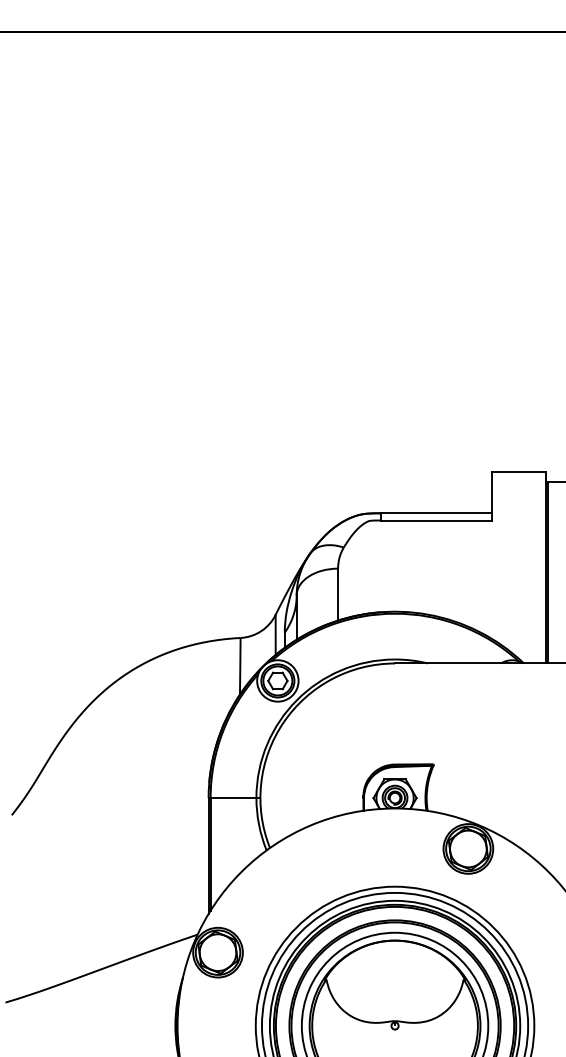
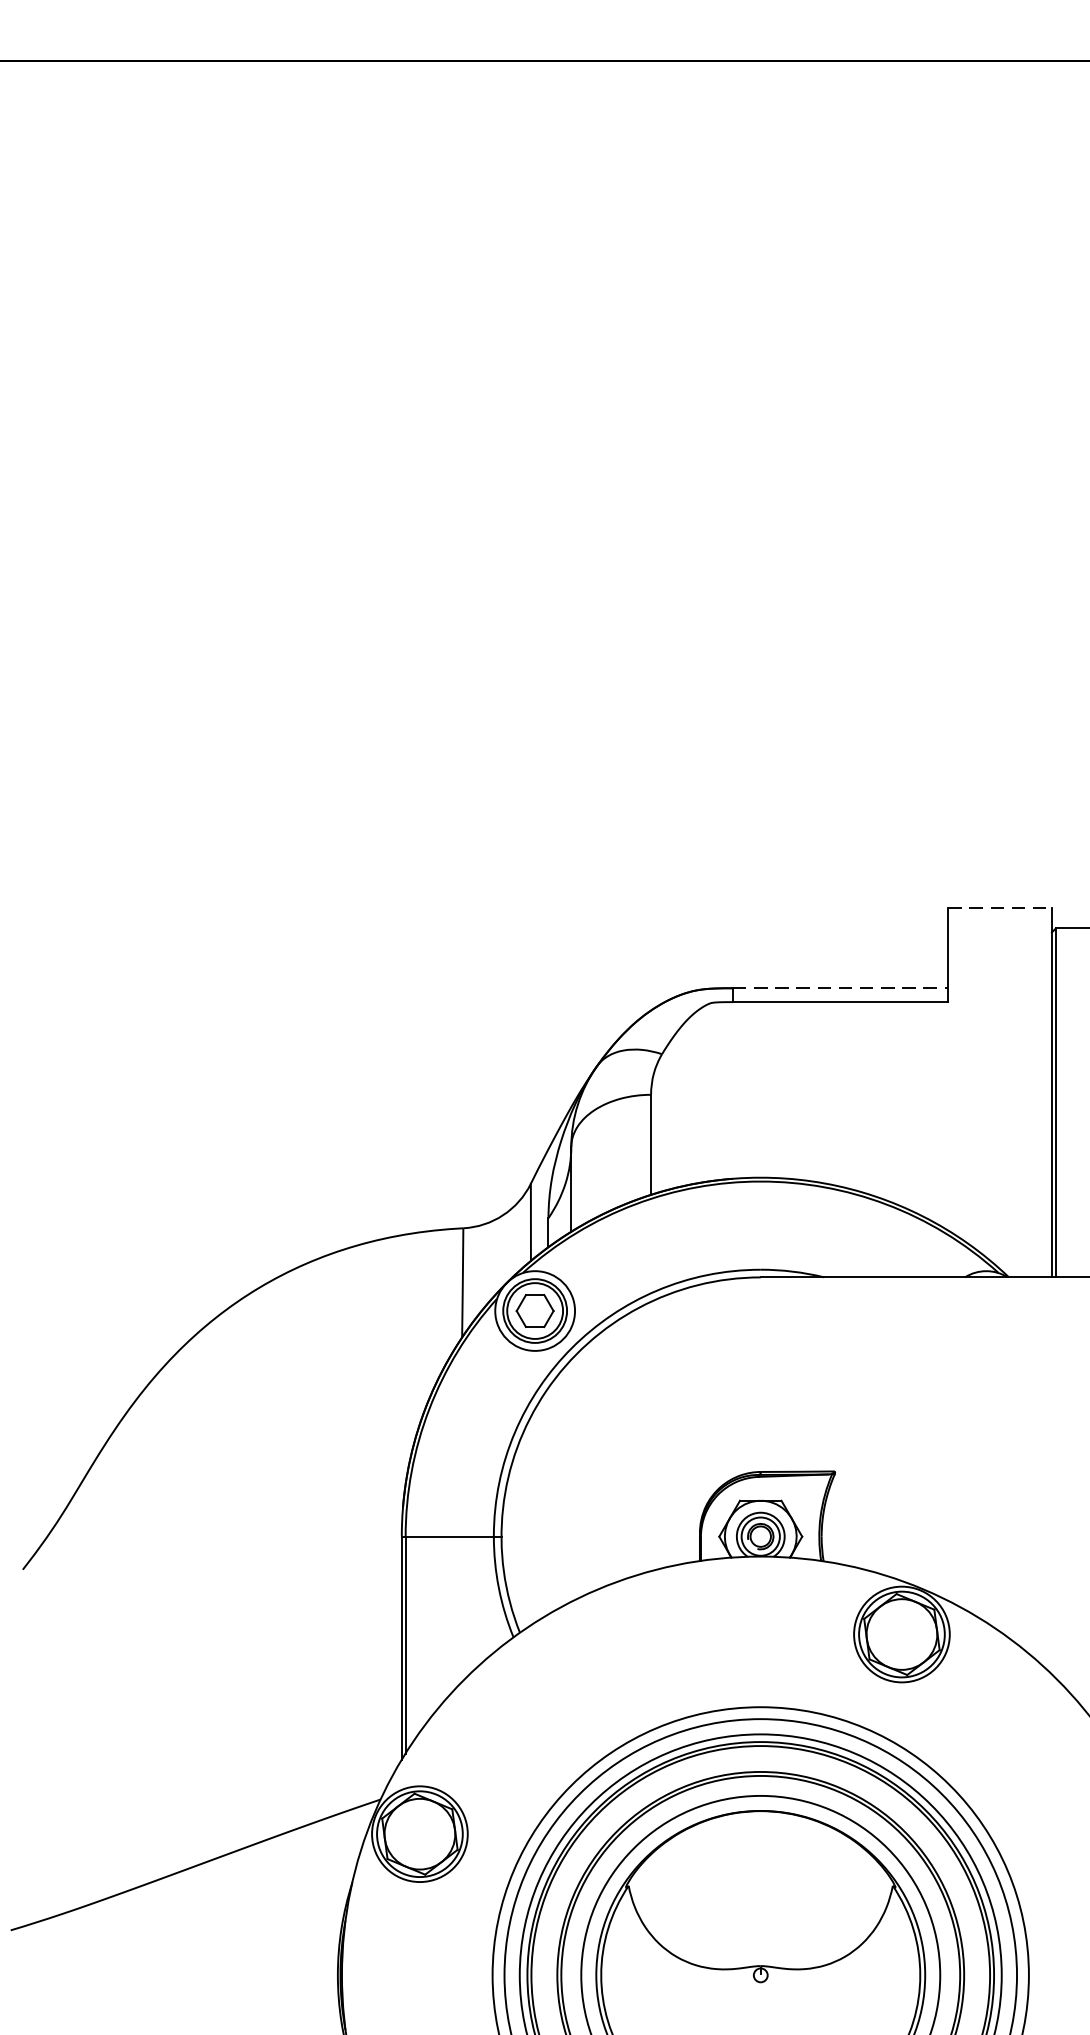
line: (519, 471) -> (1000, 907), solid -> dashed
line: (436, 513) -> (840, 988), solid -> dashed

